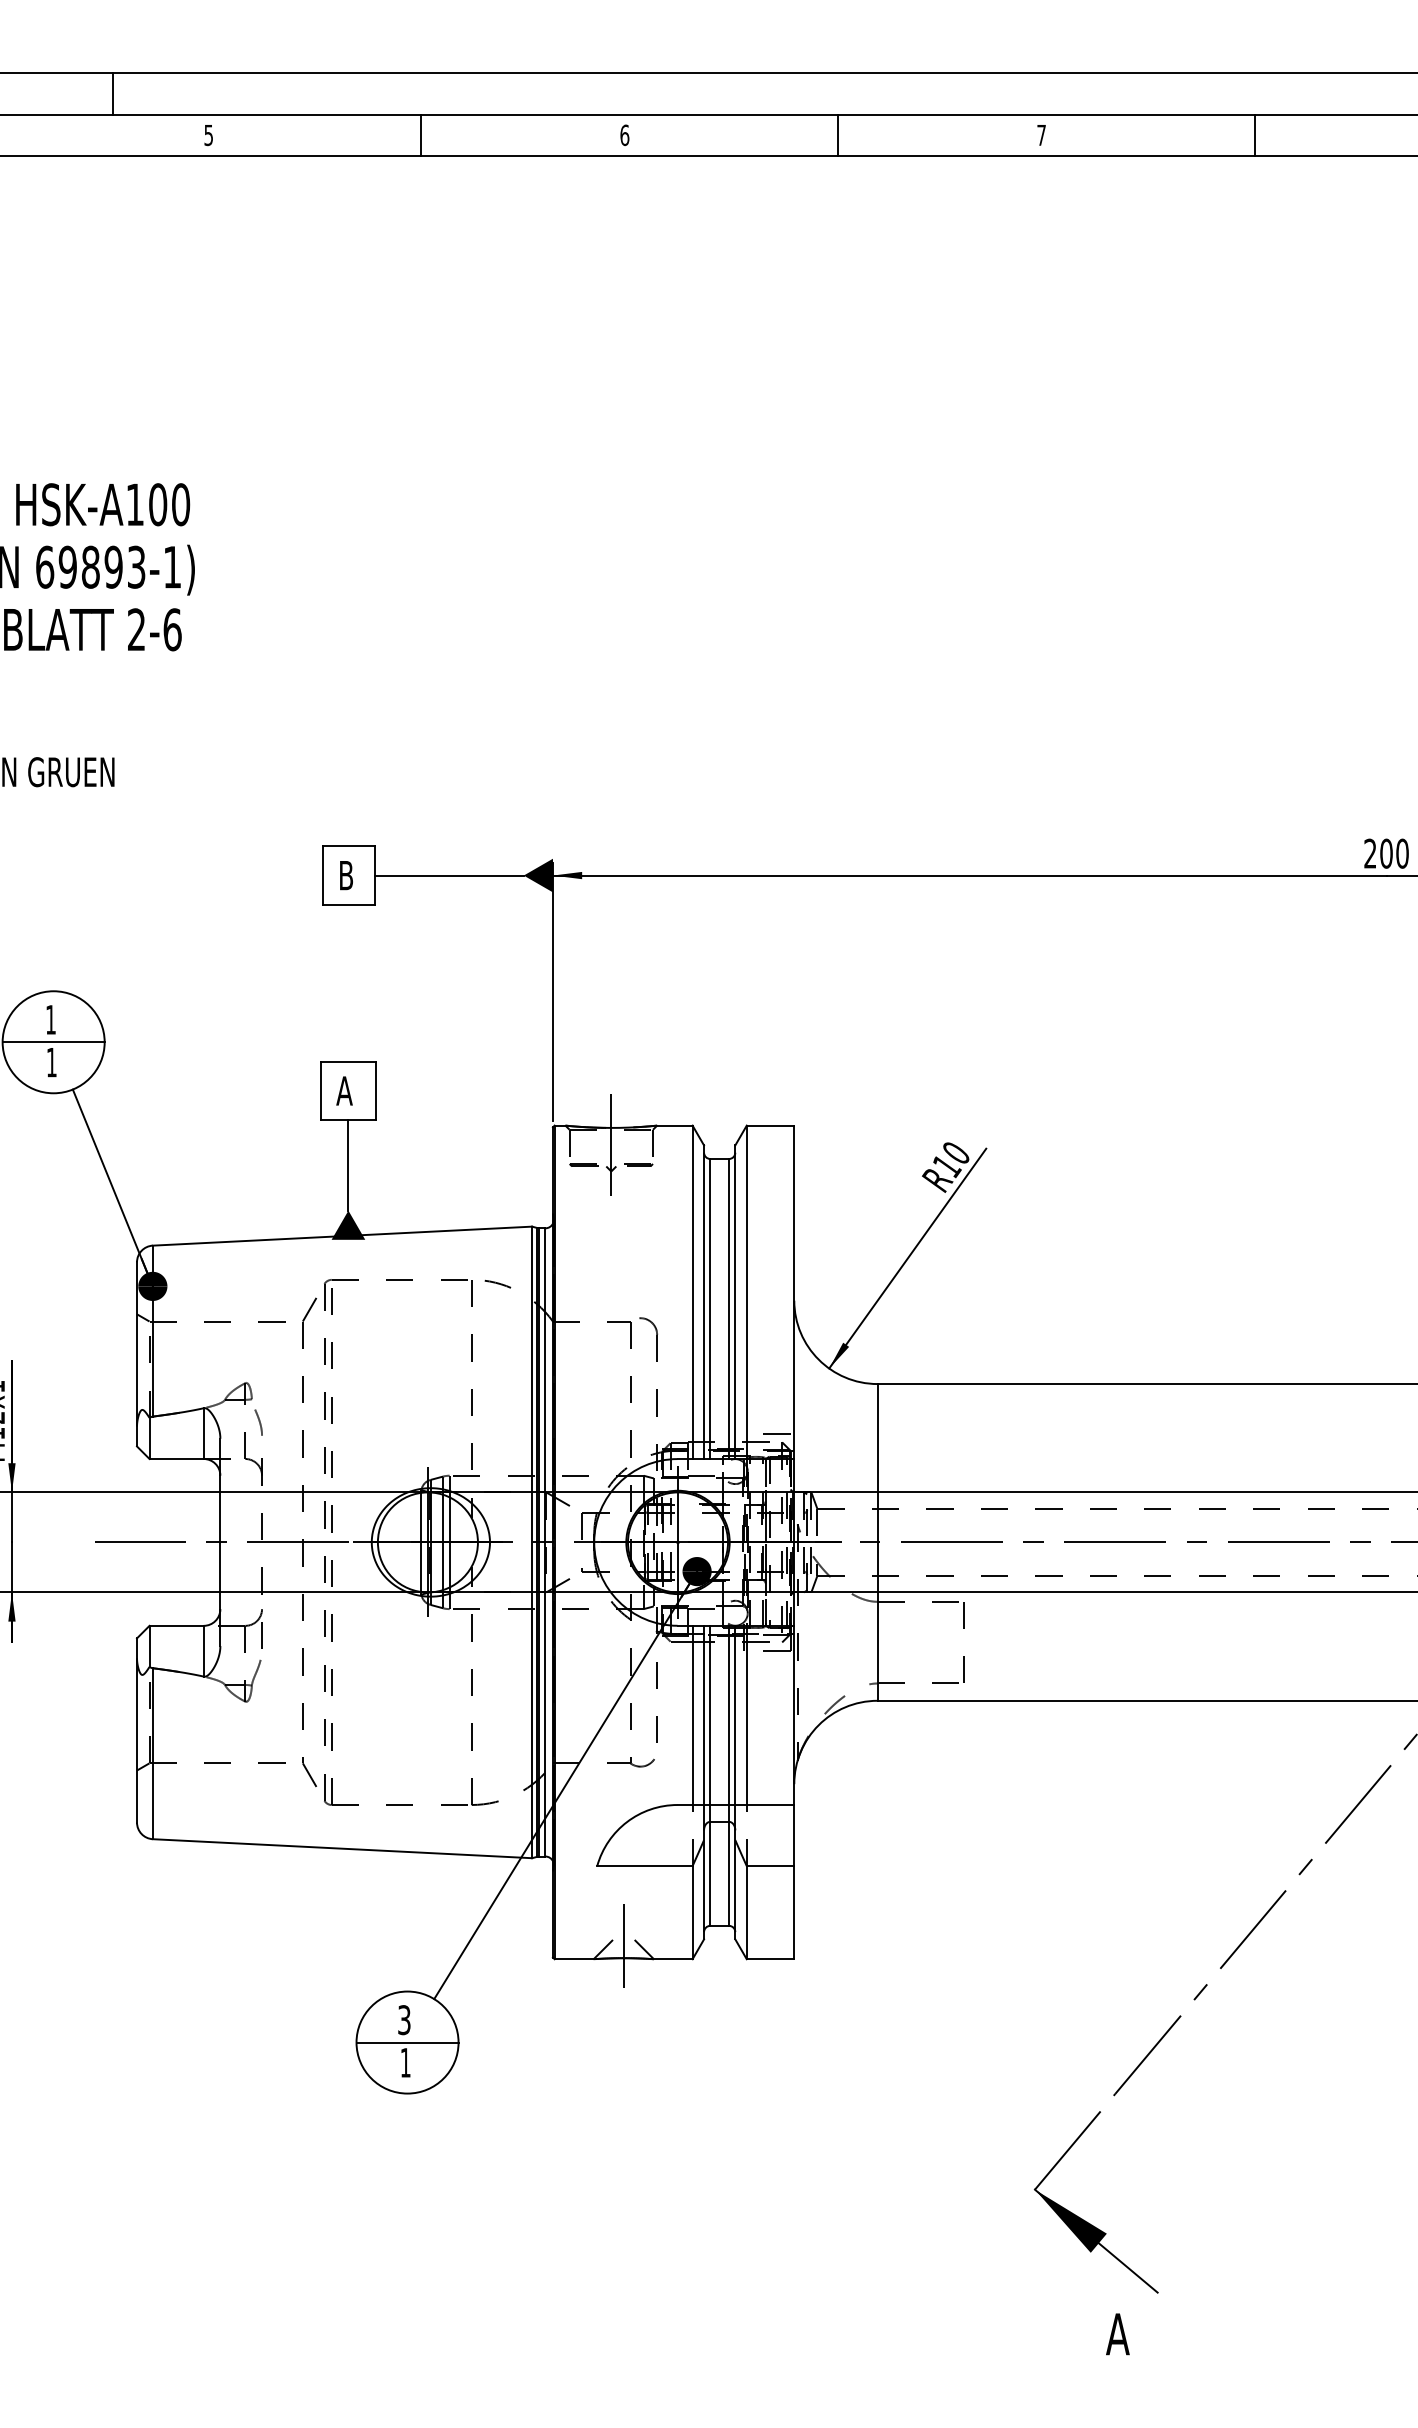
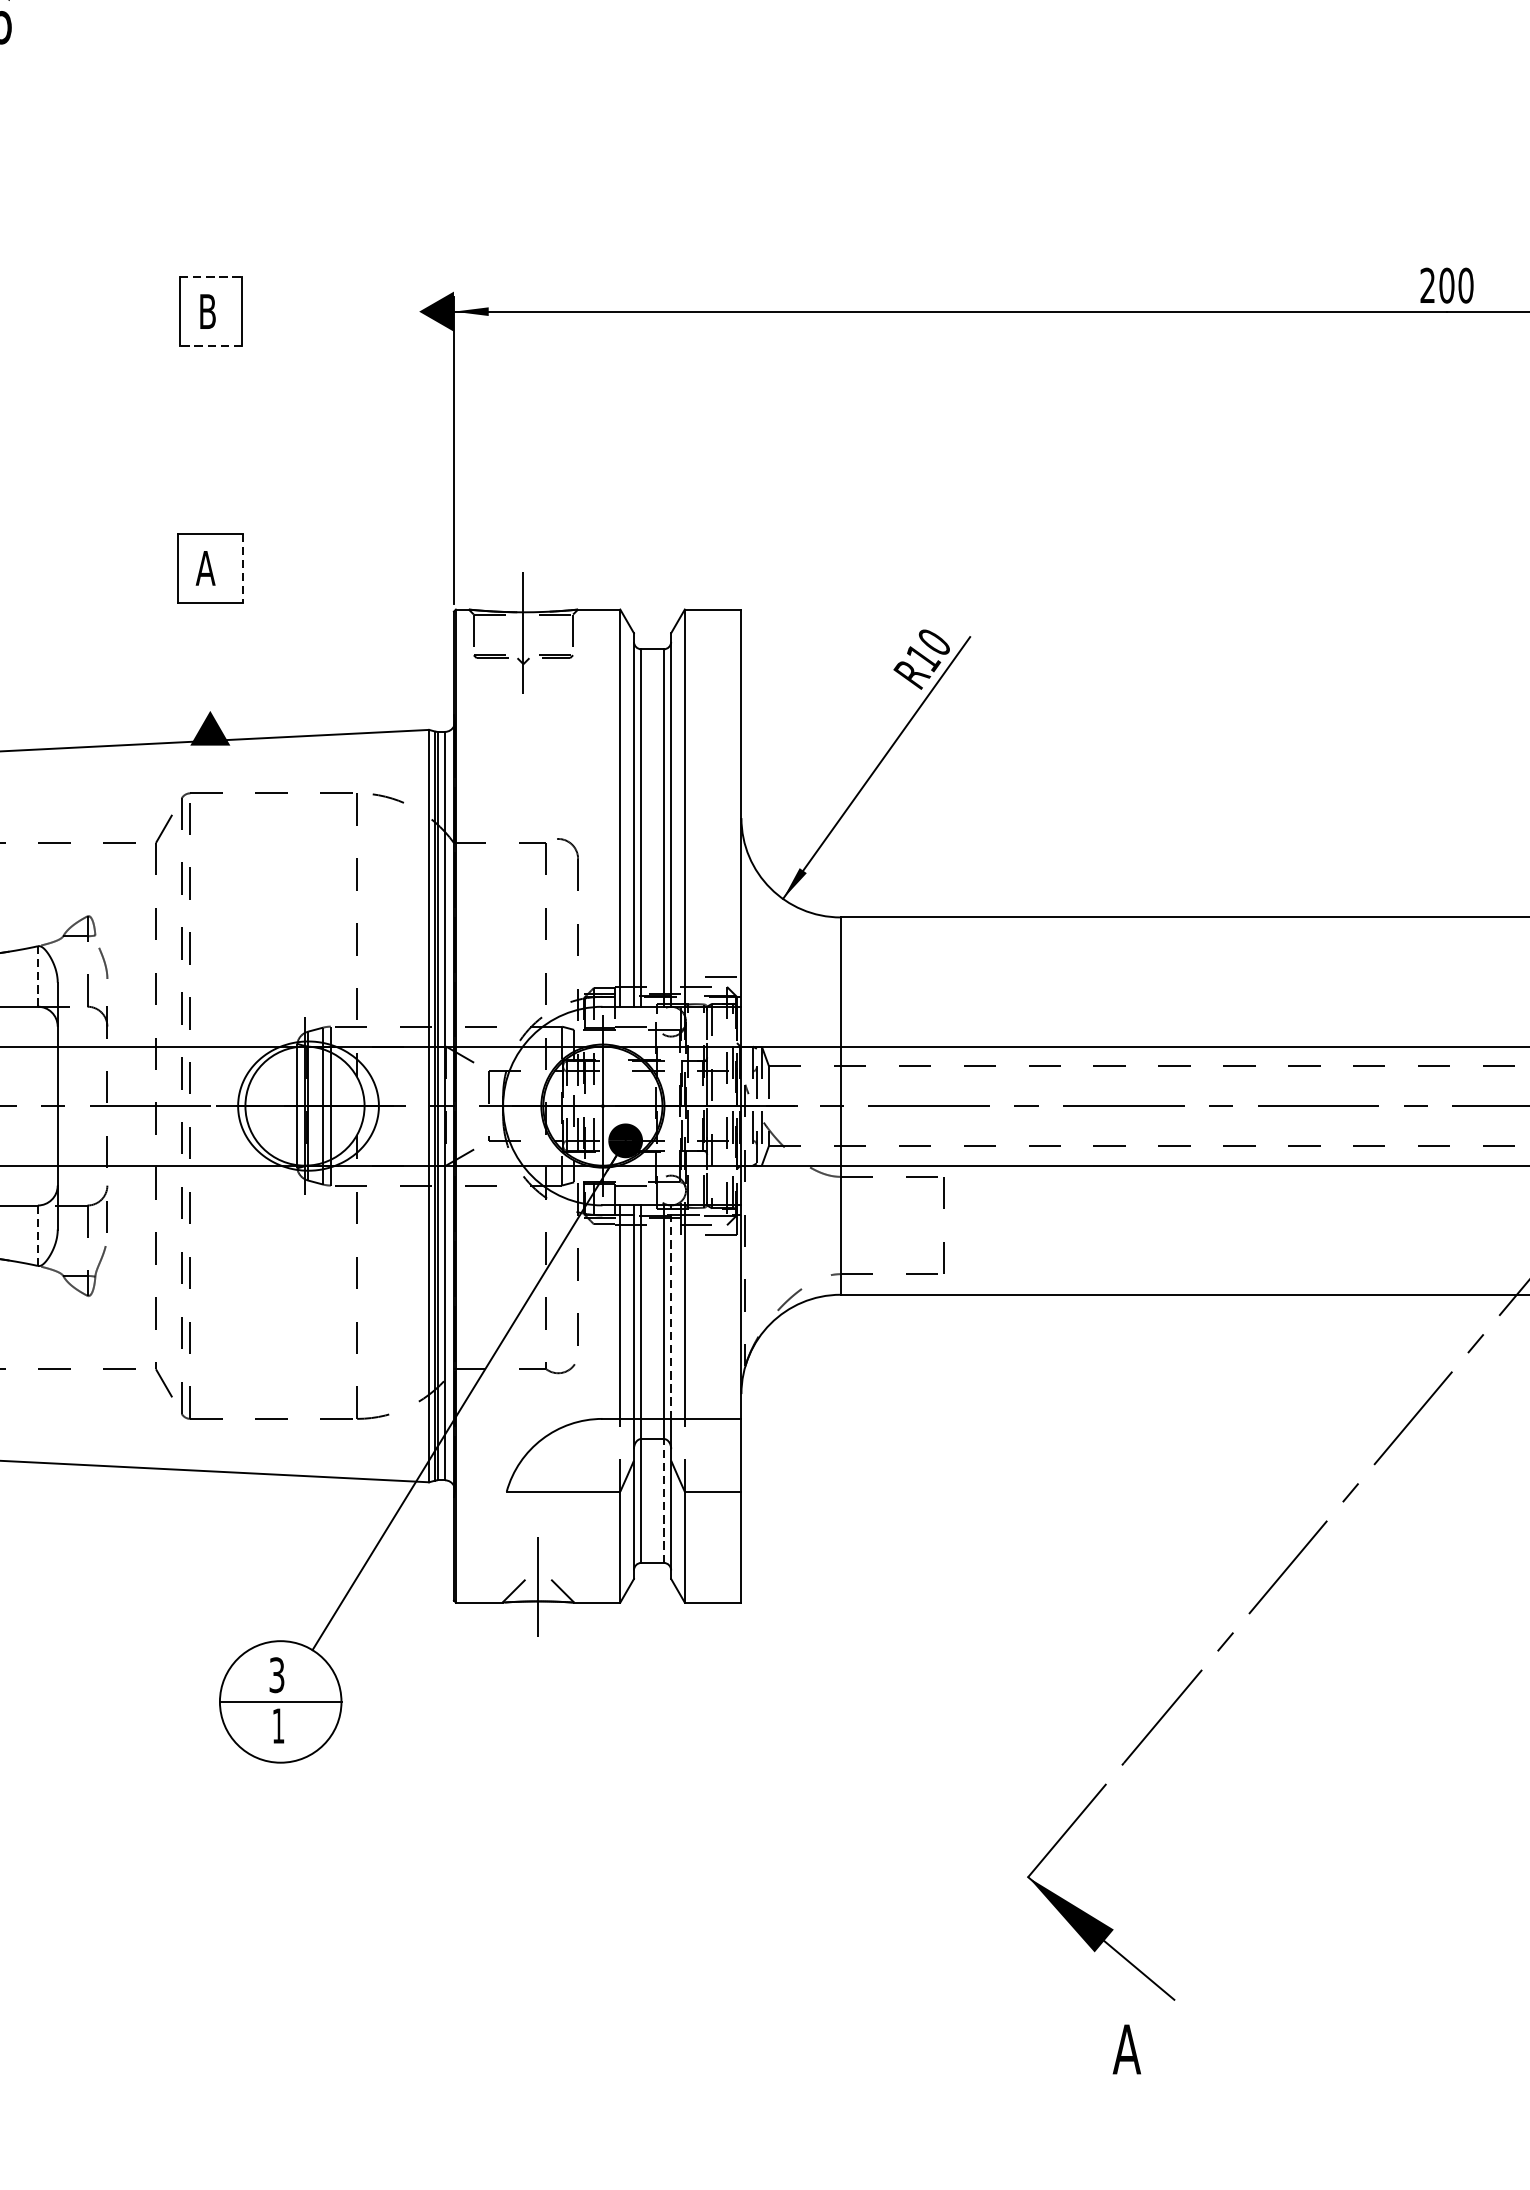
line: (349, 846) -> (211, 277), solid -> dashed
line: (449, 875) -> (330, 311), removed
line: (348, 904) -> (210, 346), solid -> dashed
line: (375, 1091) -> (242, 568), solid -> dashed
line: (348, 1165) -> (210, 657), removed
line: (203, 1433) -> (37, 976), solid -> dashed
line: (203, 1651) -> (37, 1236), solid -> dashed
line: (735, 1715) -> (671, 1312), solid -> dashed
line: (729, 1873) -> (664, 1500), solid -> dashed

